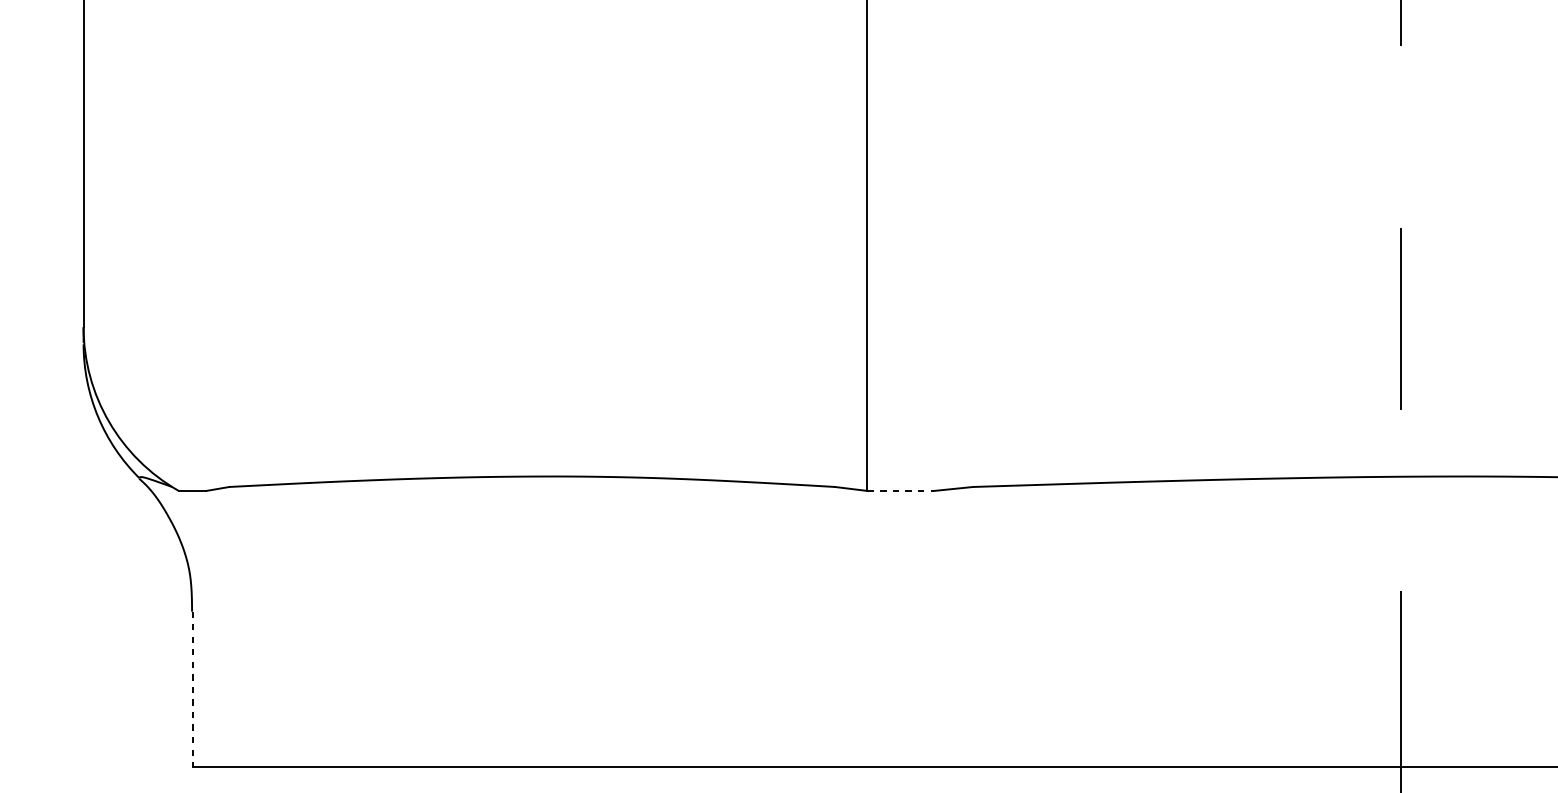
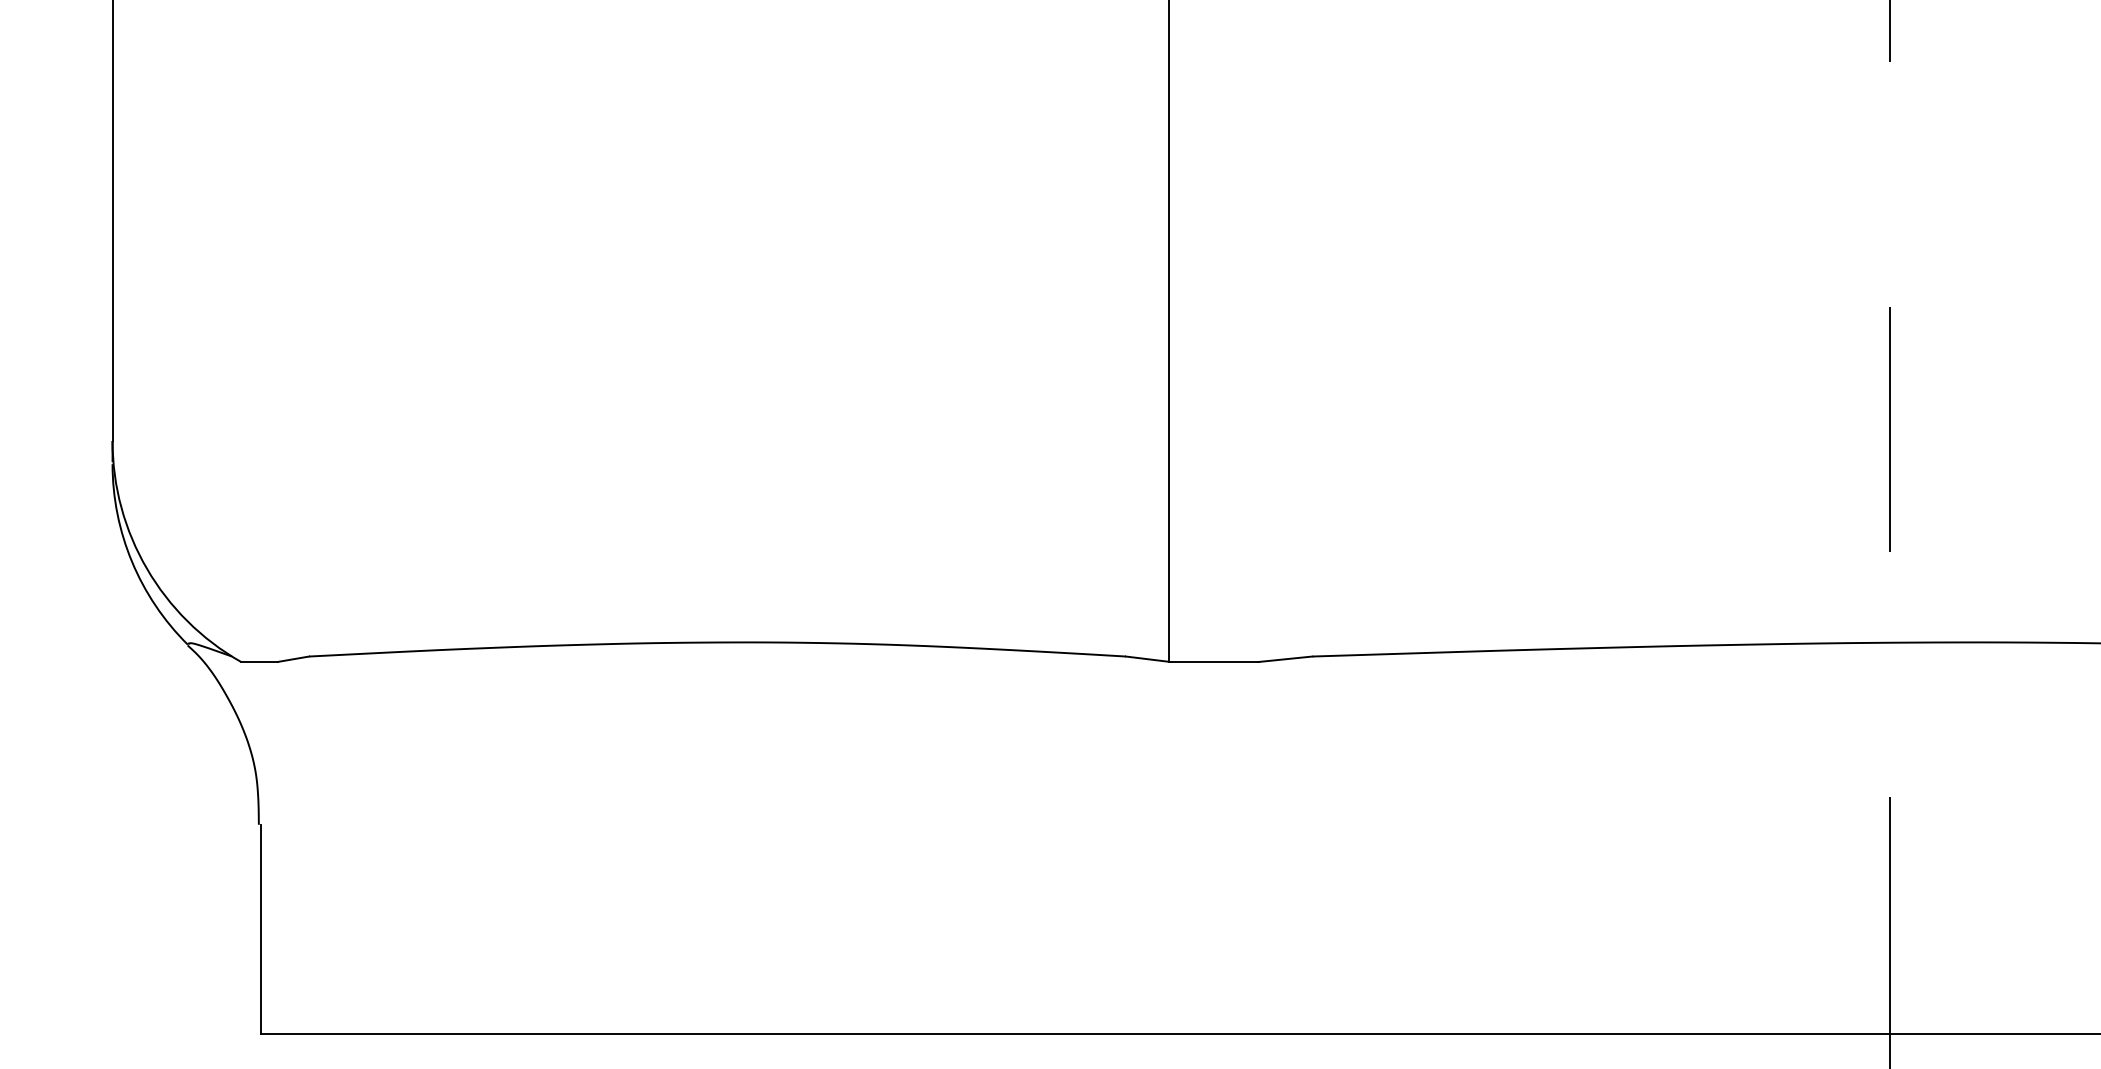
line: (901, 490) -> (1215, 661), dashed -> solid
line: (193, 689) -> (260, 929), dashed -> solid

